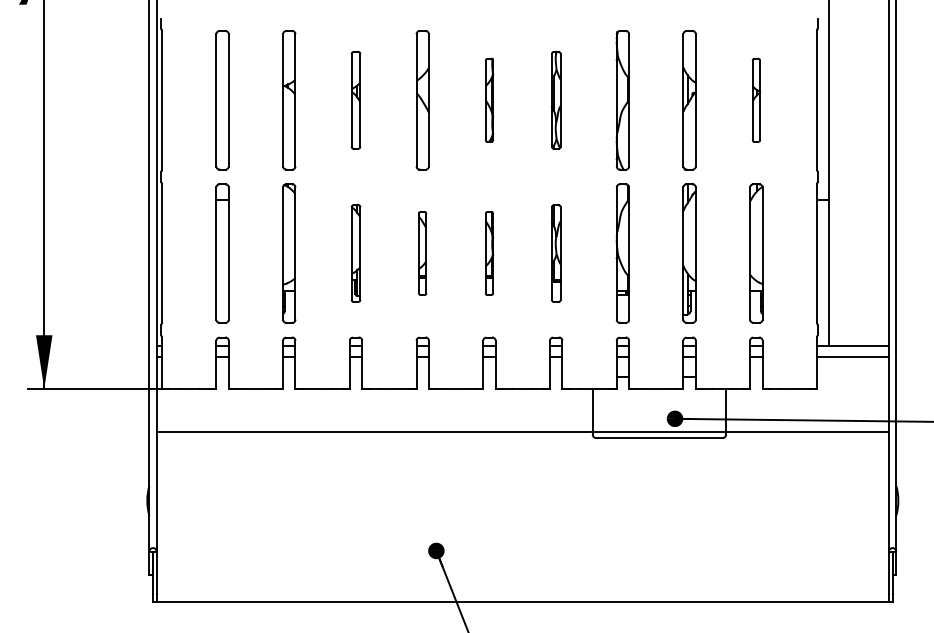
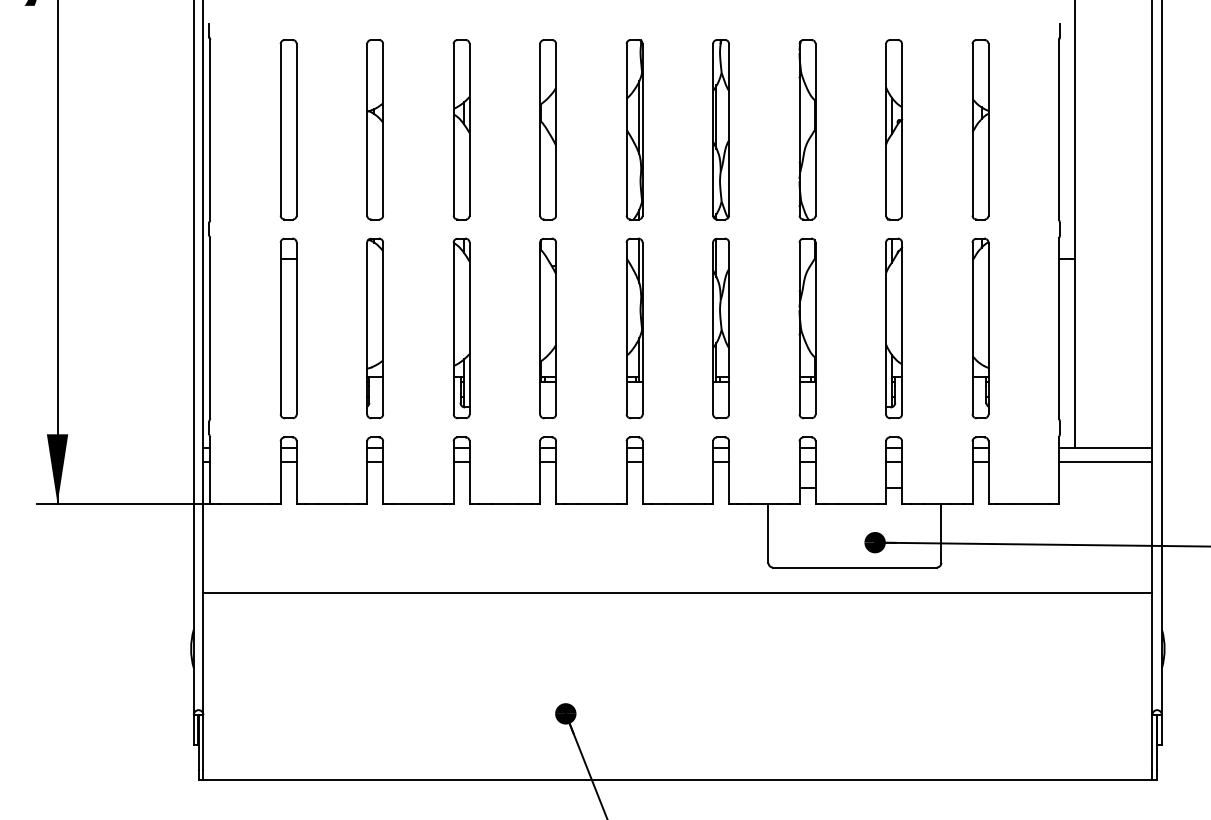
part: (355, 100) -> (460, 130), size x1.43
part: (489, 100) -> (634, 130), size x1.67
part: (556, 100) -> (721, 130), size x1.43
part: (756, 100) -> (980, 130), size x1.67
part: (355, 253) -> (460, 328), size x1.43
part: (422, 253) -> (547, 328), size x1.67
part: (489, 253) -> (634, 328), size x1.67
part: (556, 253) -> (721, 328), size x1.43
line: (522, 431) -> (677, 592), moved

